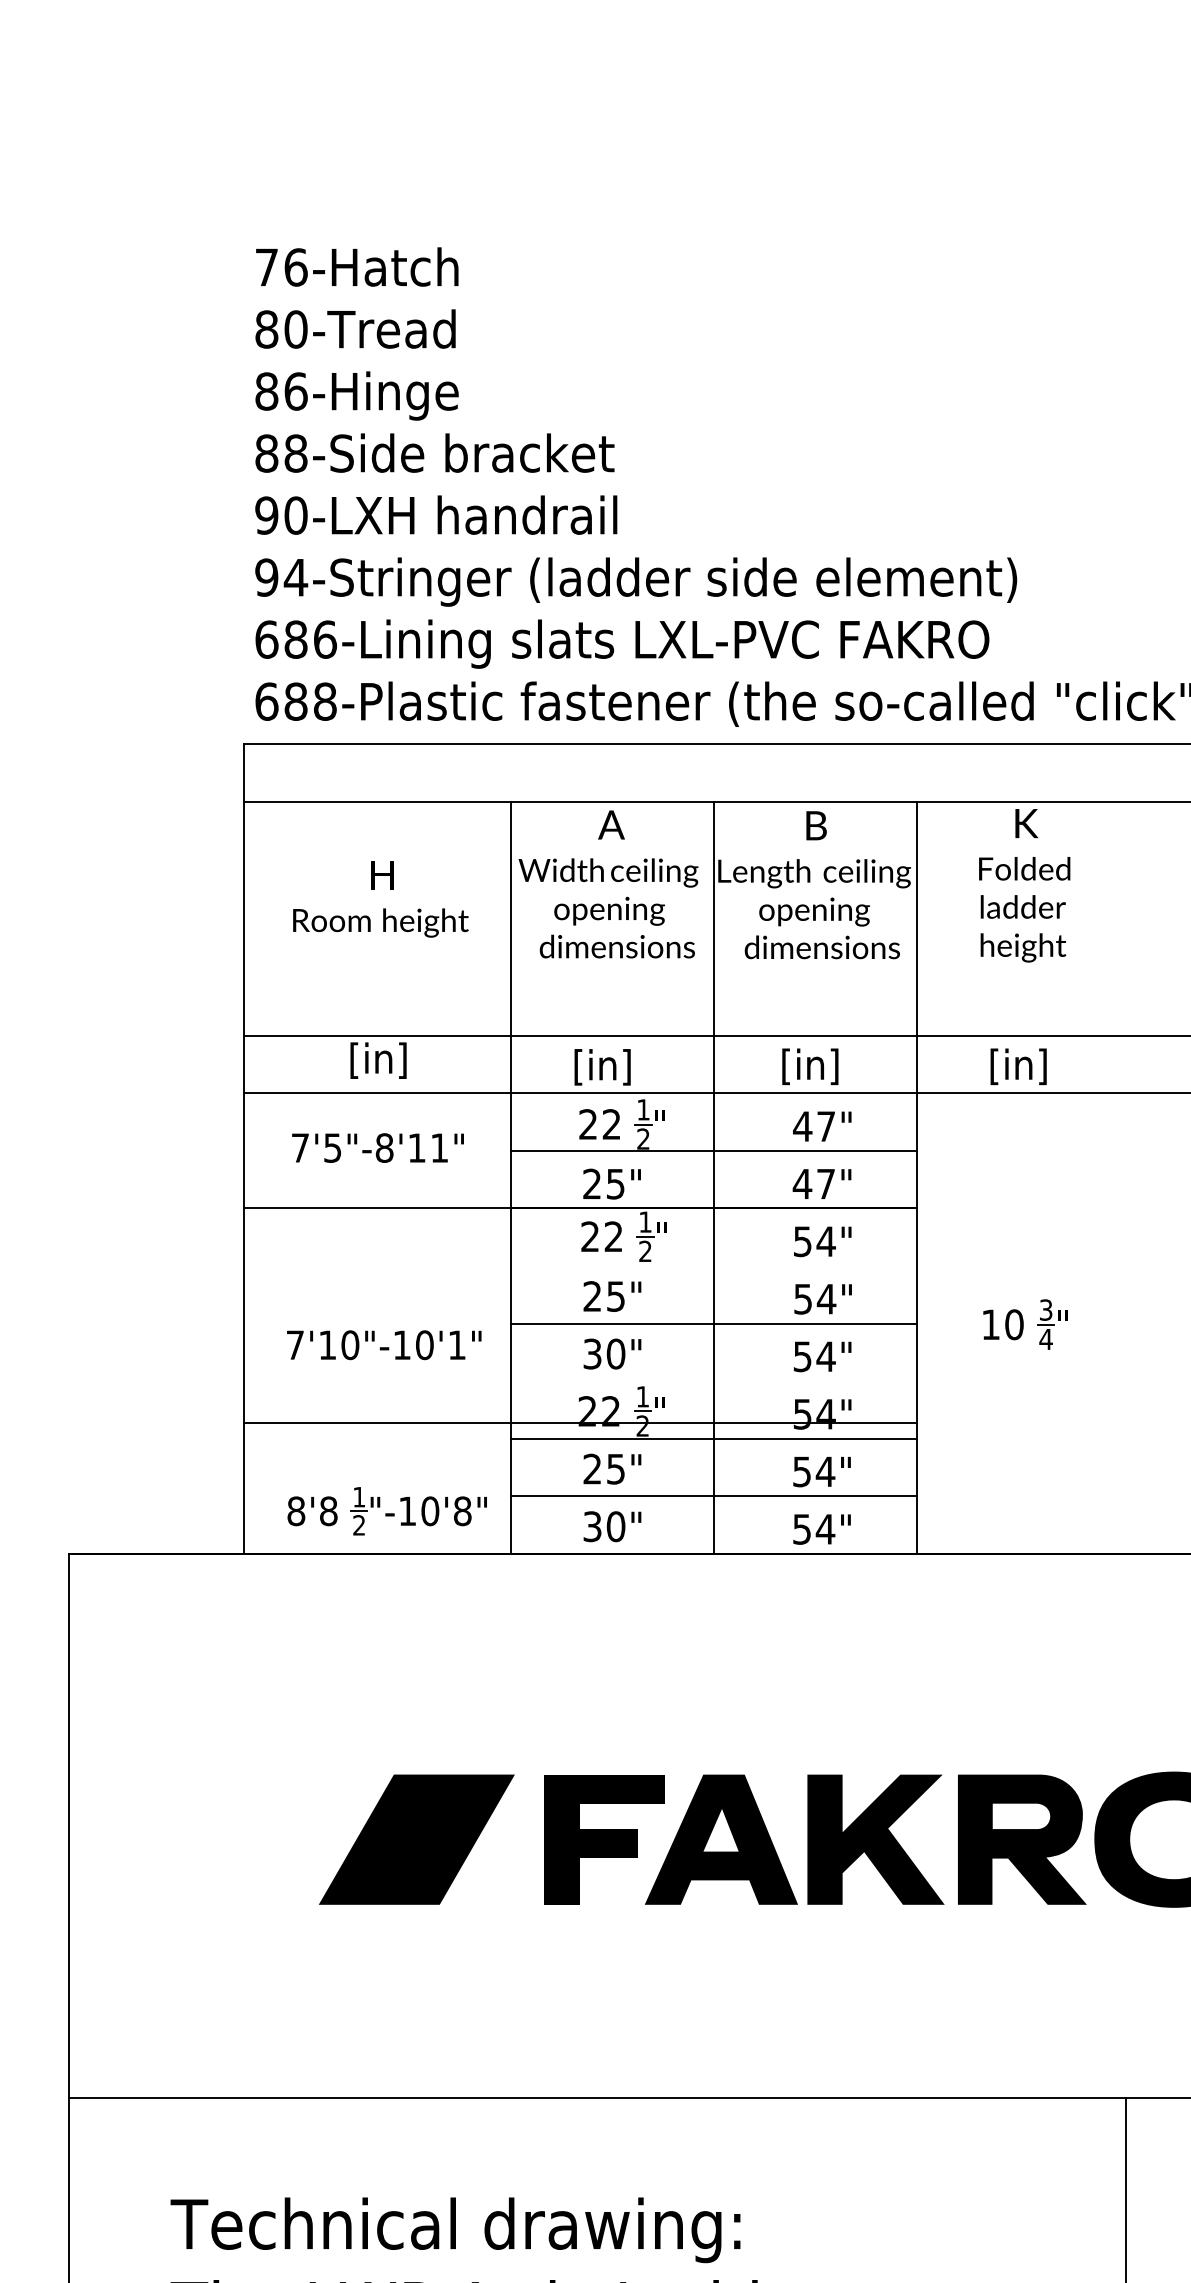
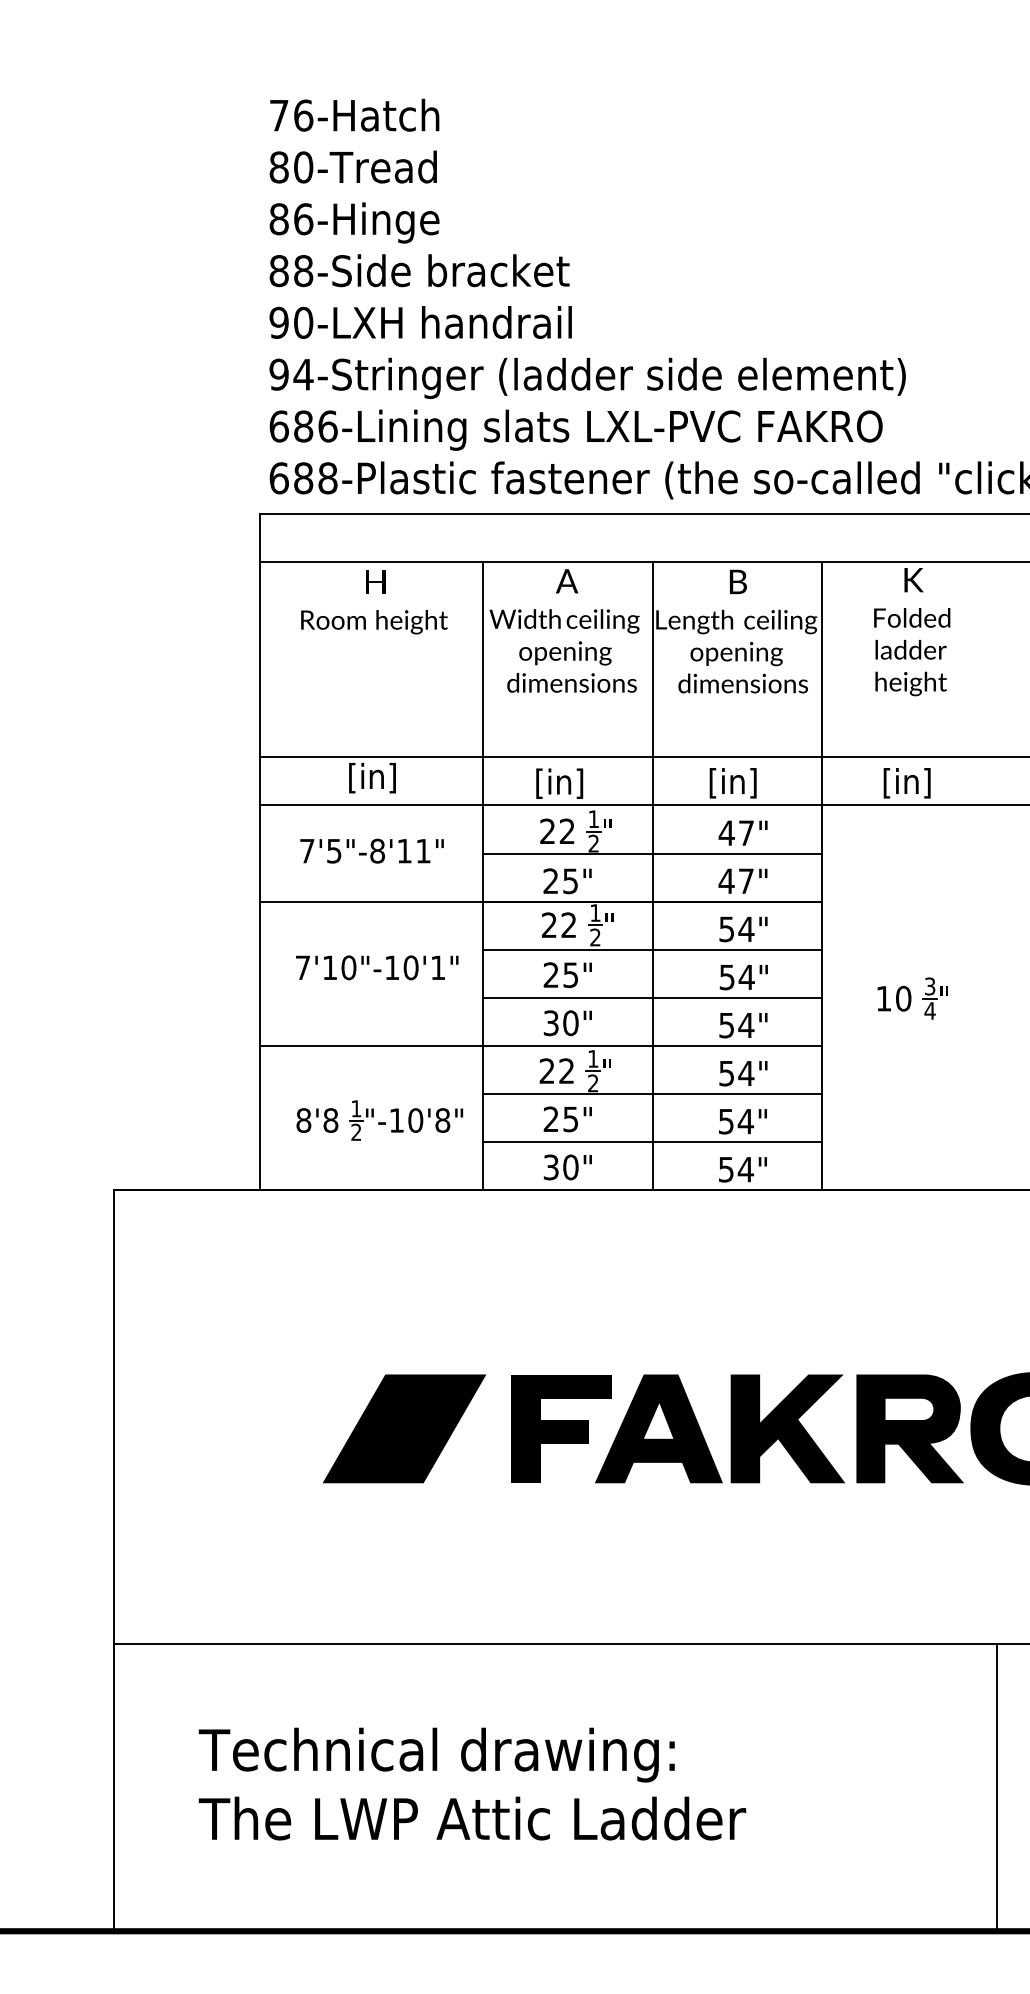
text: (380, 899) -> (374, 602), moved
line: (713, 1265) -> (652, 949), added
text: (384, 1344) -> (377, 967), moved
line: (579, 1422) -> (540, 1045), moved
part: (386, 1511) -> (379, 1120), moved

